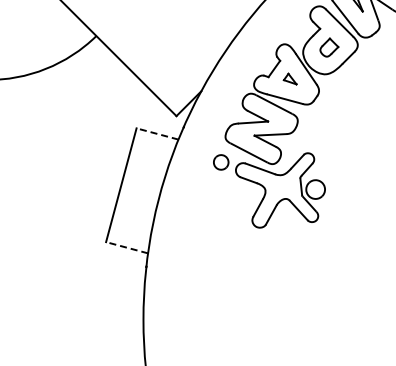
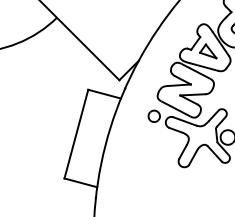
part: (289, 78) -> (207, 50), size x1.67
line: (157, 133) -> (104, 93), dashed -> solid
line: (127, 247) -> (81, 182), dashed -> solid

